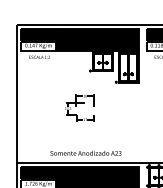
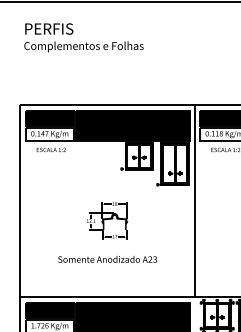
line: (142, 93) -> (194, 200), added
fill: (85, 108) -> (114, 221), added
text: (85, 153) -> (107, 259), moved

